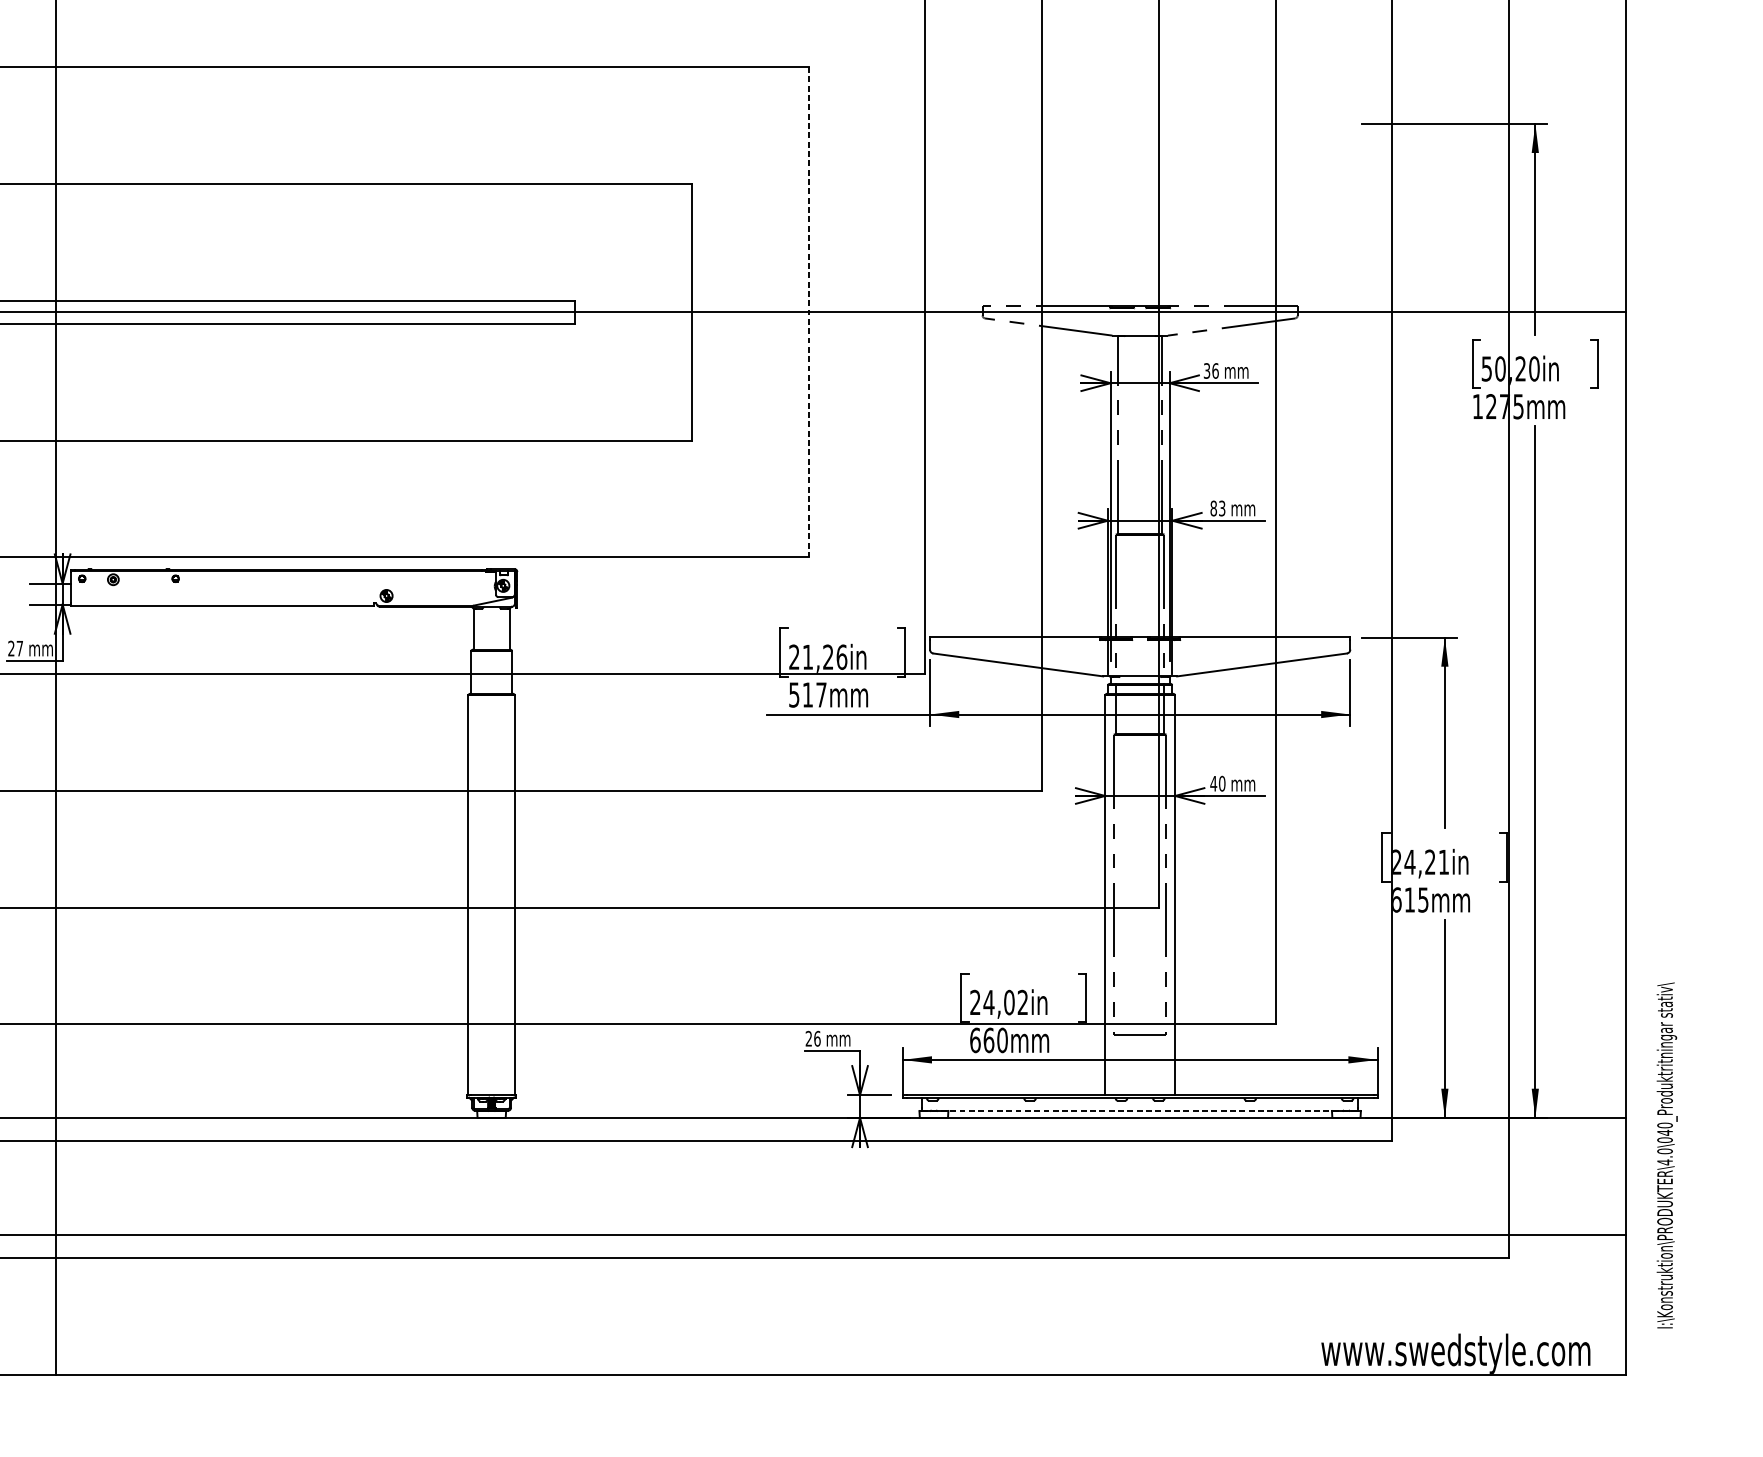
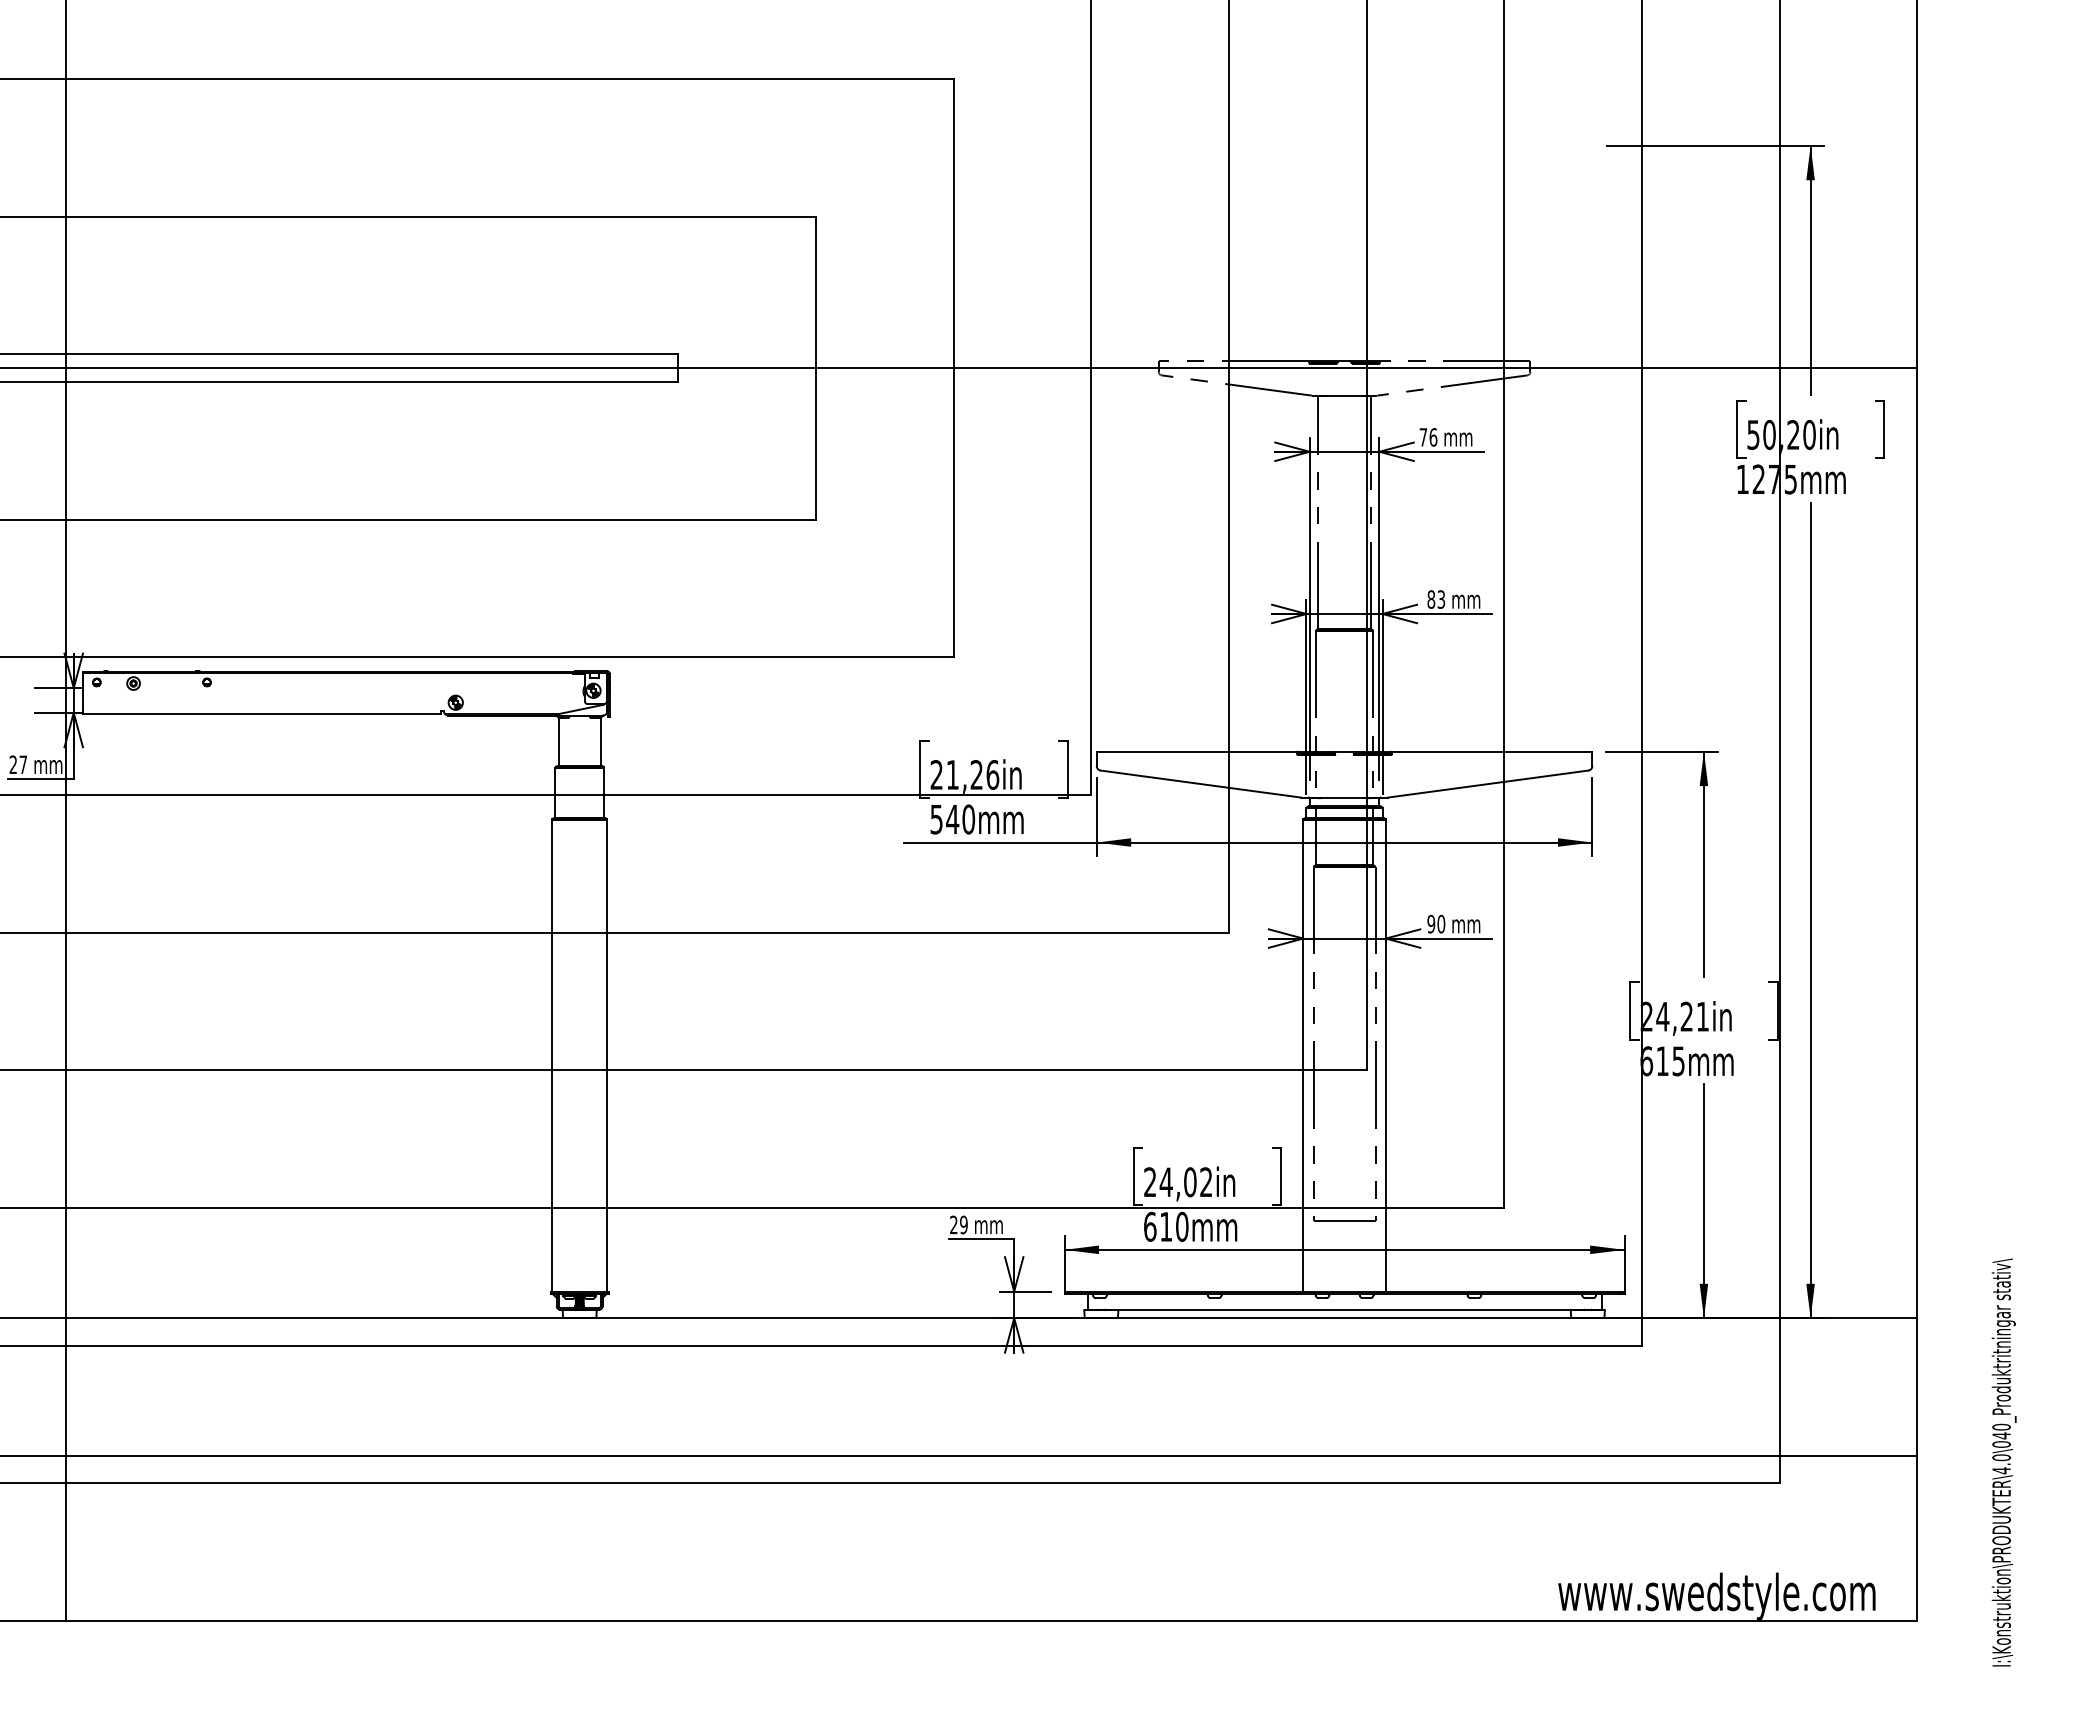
line: (808, 312) -> (953, 368), dashed -> solid
text: (1207, 371) -> (1423, 437), 36 -> 76
text: (814, 695) -> (960, 819), 517mm -> 540mm
text: (1213, 783) -> (1431, 923), 40 -> 90
text: (817, 1038) -> (963, 1224), 26 -> 29
text: (989, 1040) -> (1166, 1226), 660mm -> 610mm
line: (1140, 1110) -> (1345, 1309), dashed -> solid
text: (1666, 1155) -> (2003, 1462), moved

